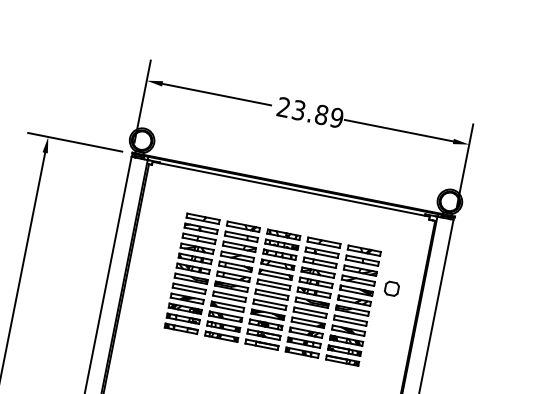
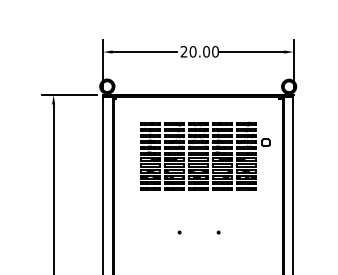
text: (316, 113) -> (203, 51), 23.89 -> 20.00

